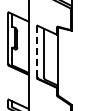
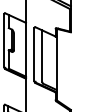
line: (36, 51) -> (34, 54), dashed -> solid

